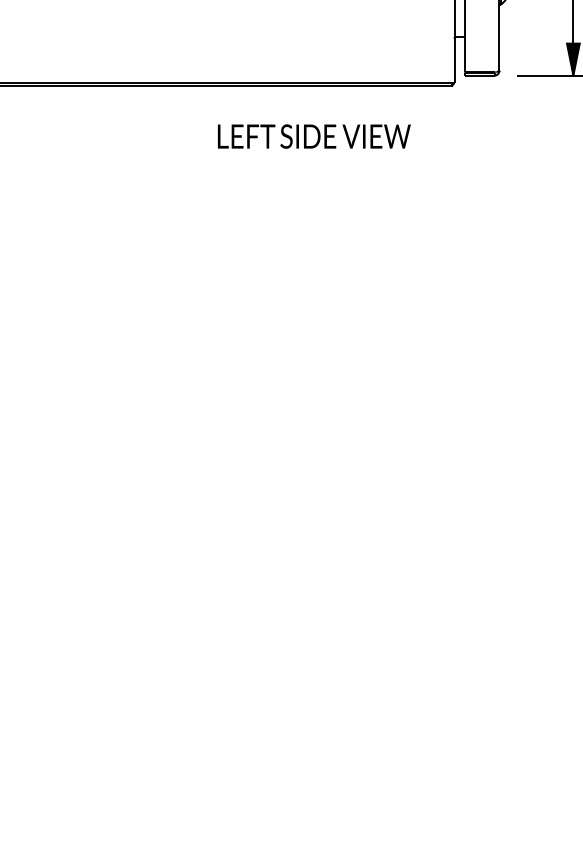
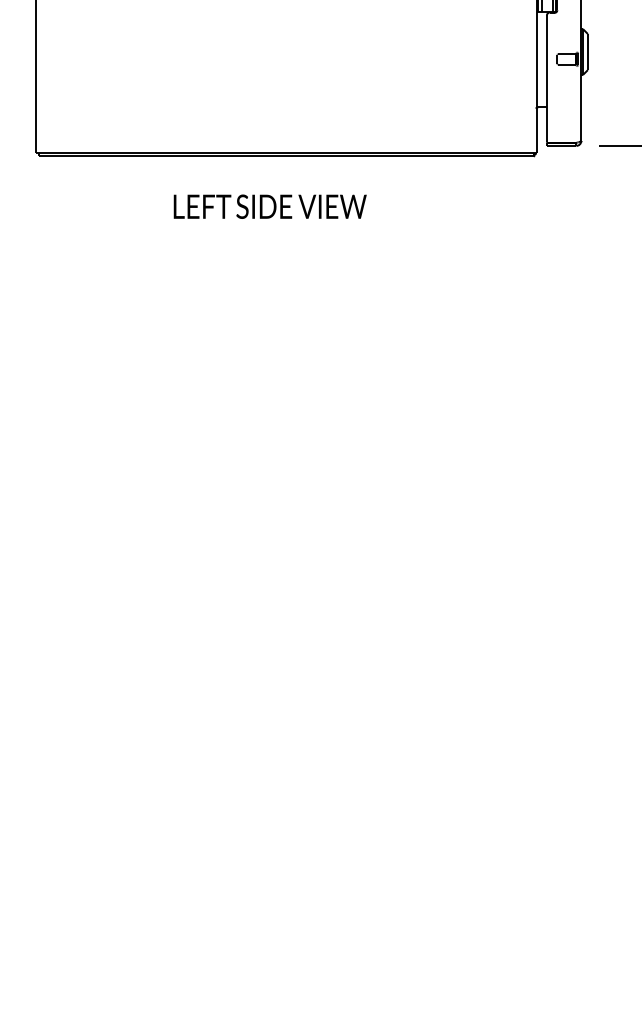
text: (313, 136) -> (269, 206), moved

